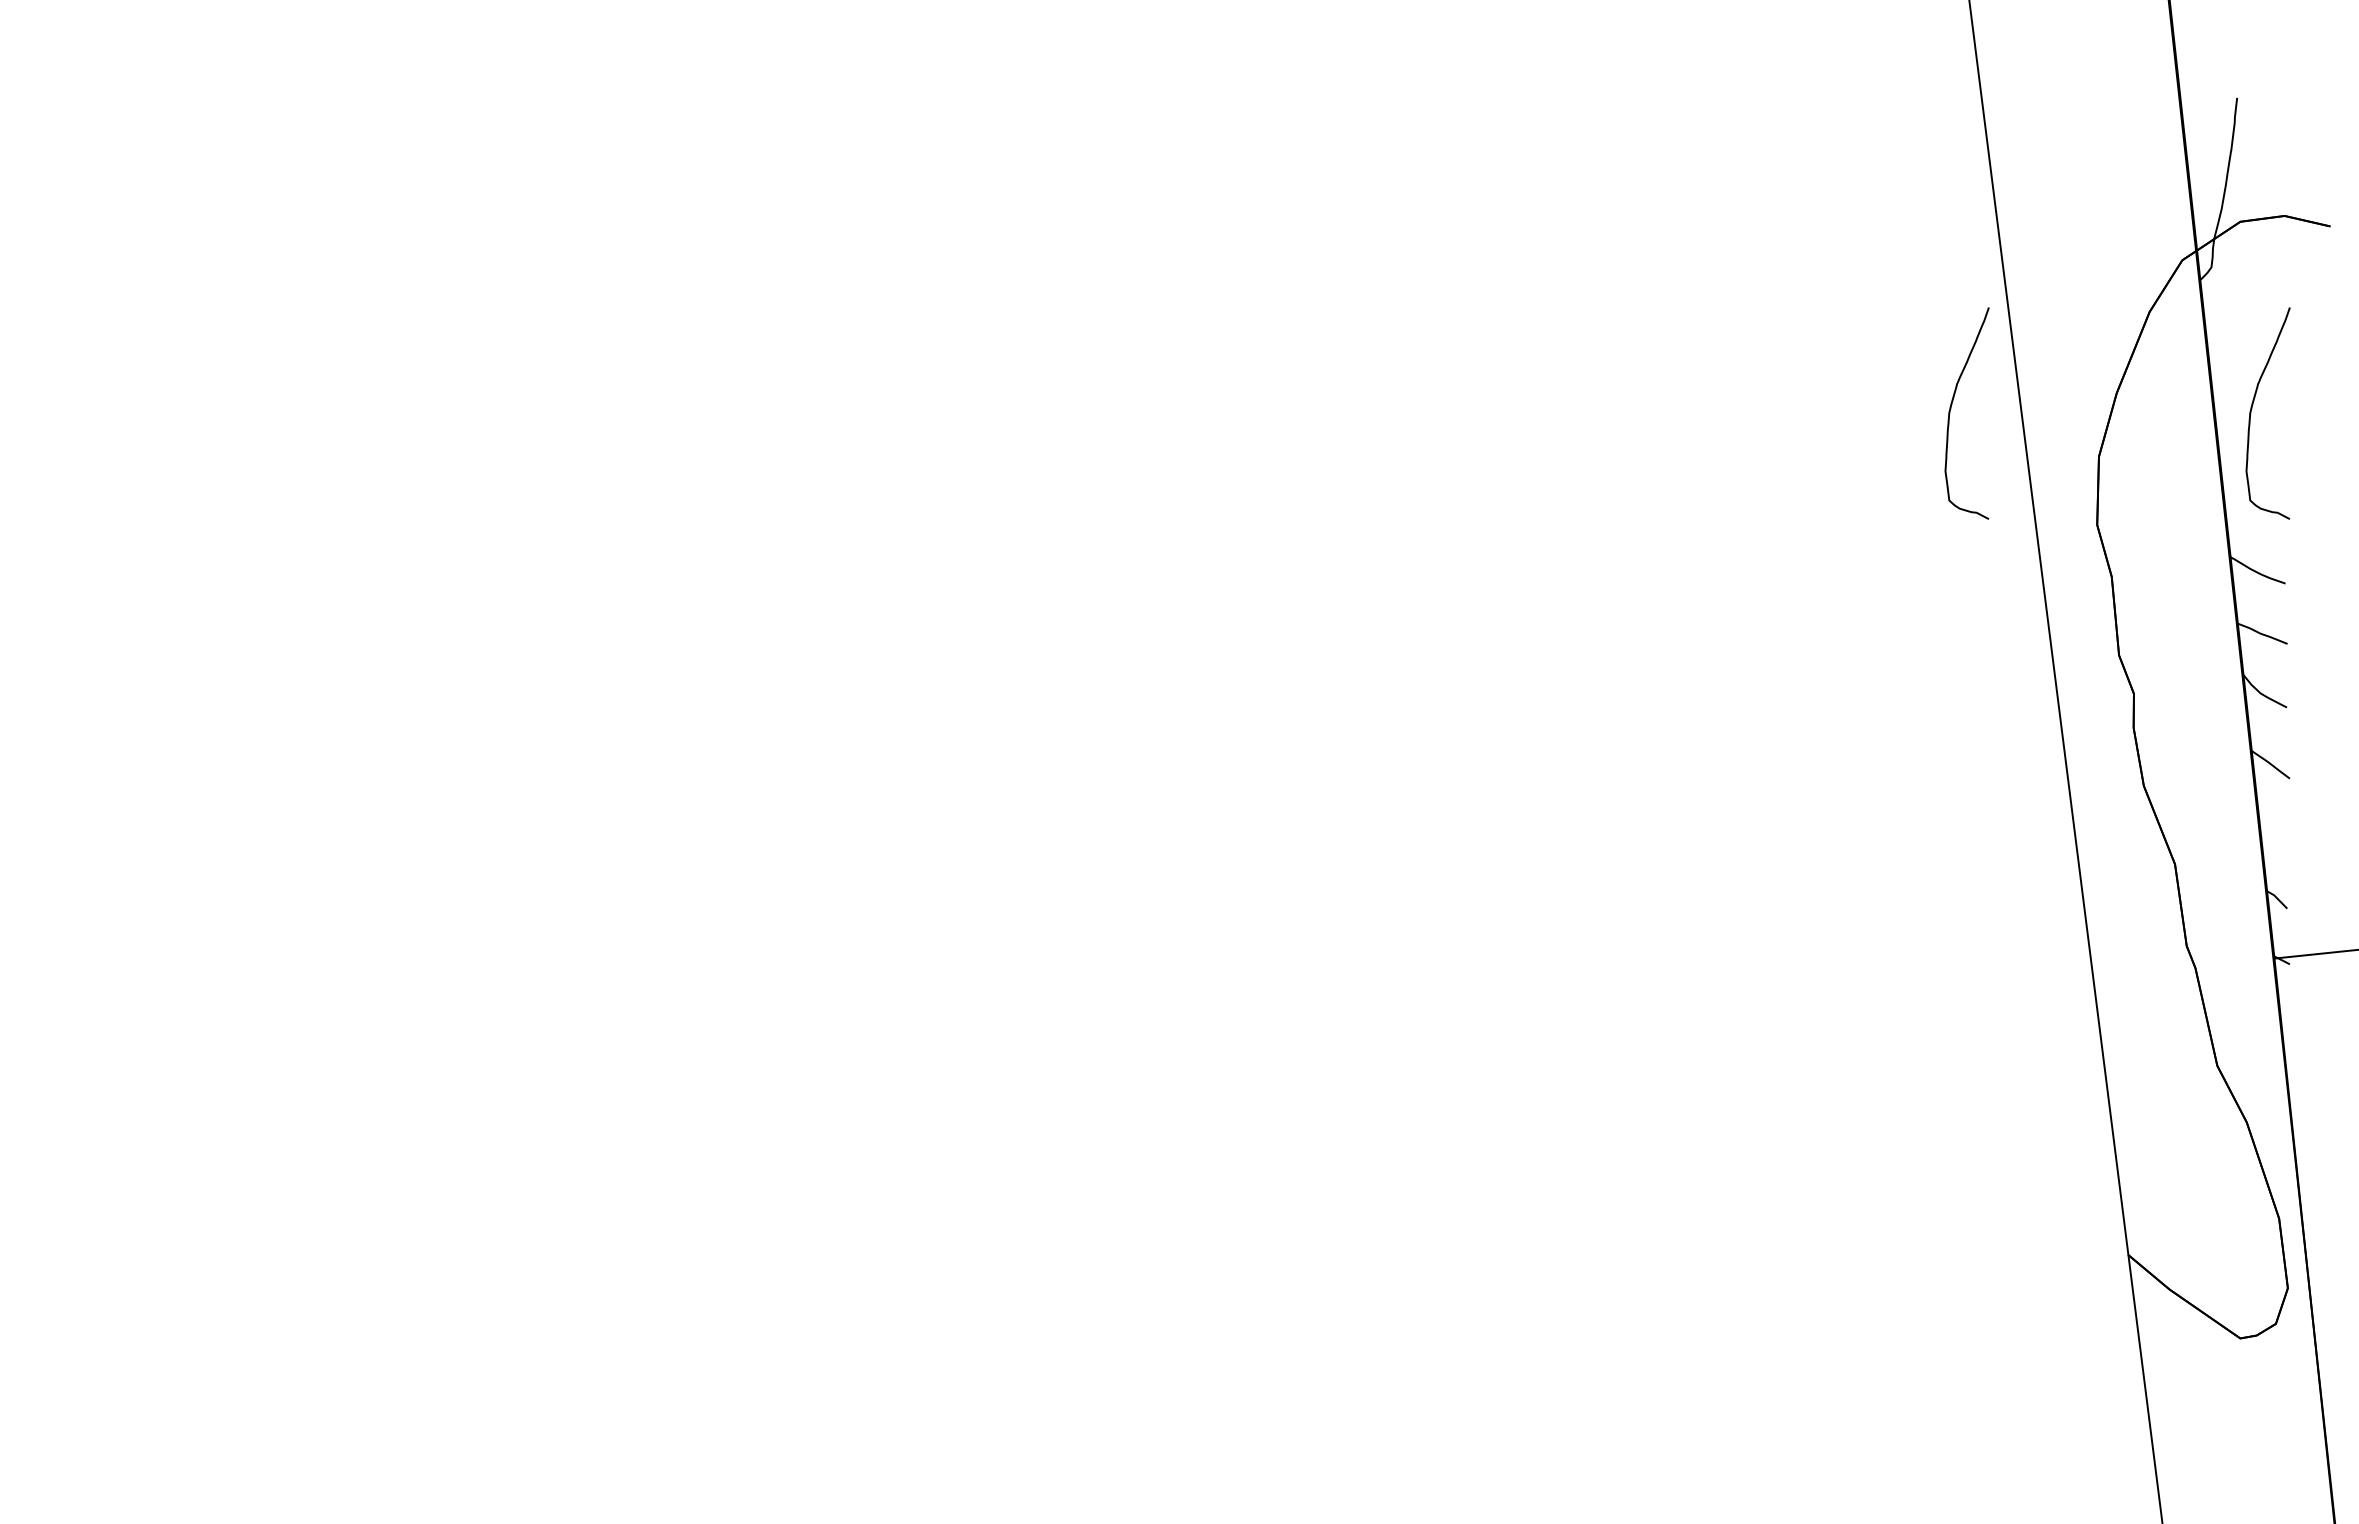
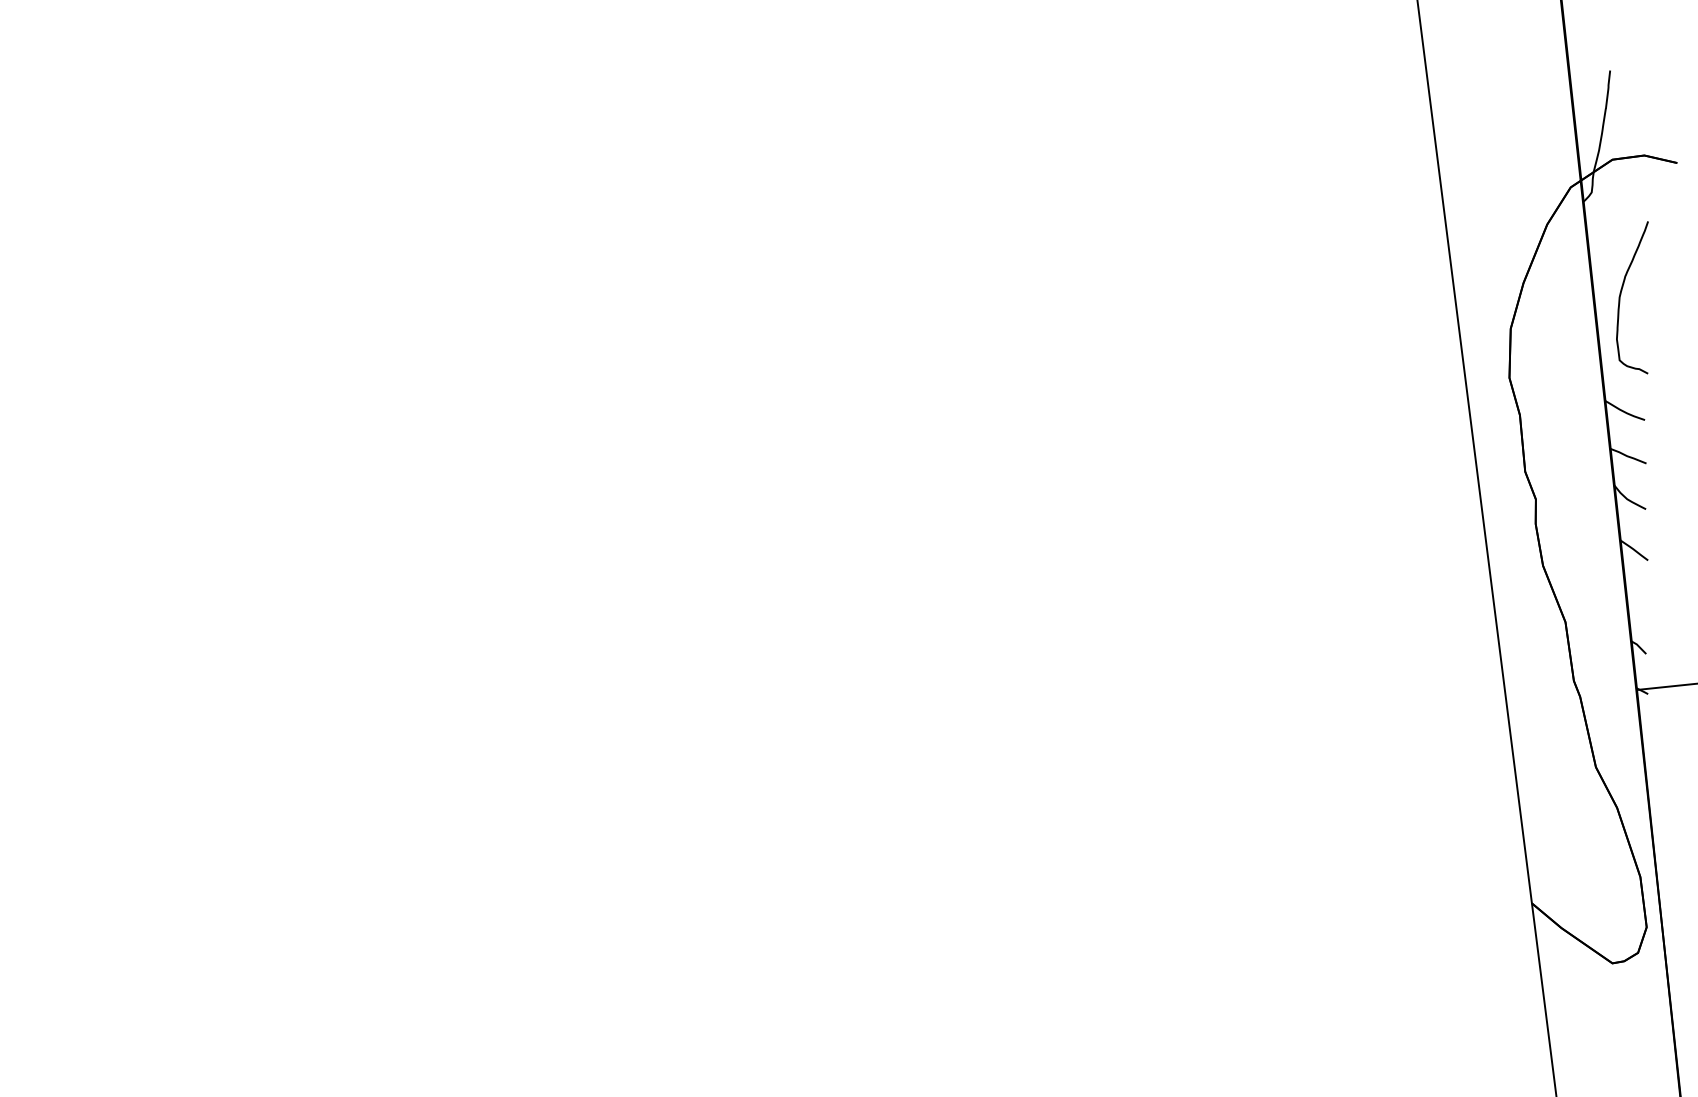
curve: (1951, 409) -> (1404, 294), removed

